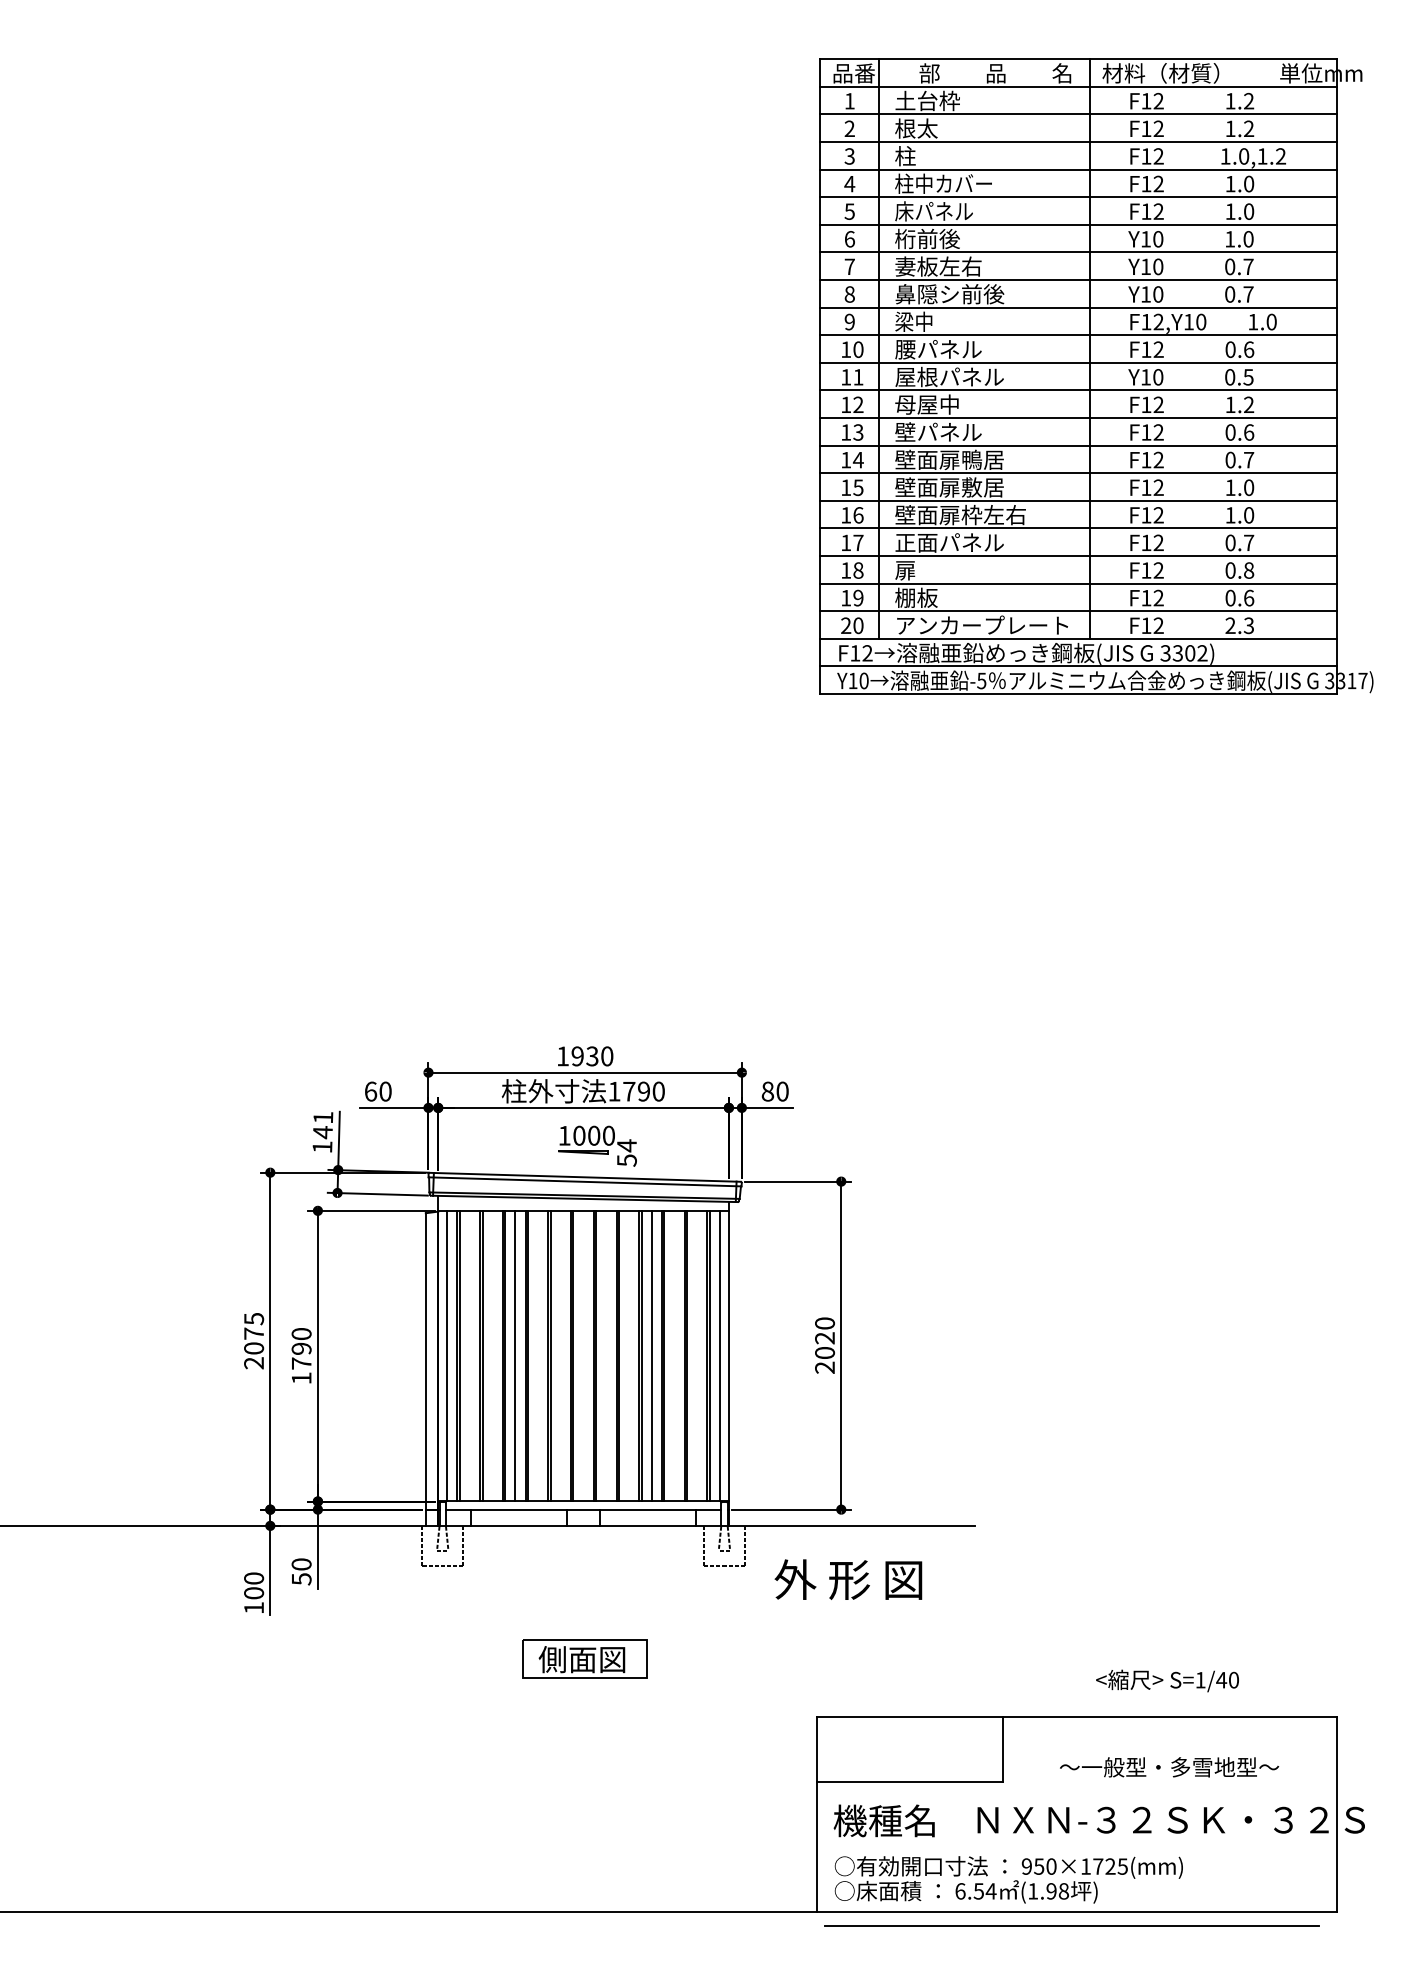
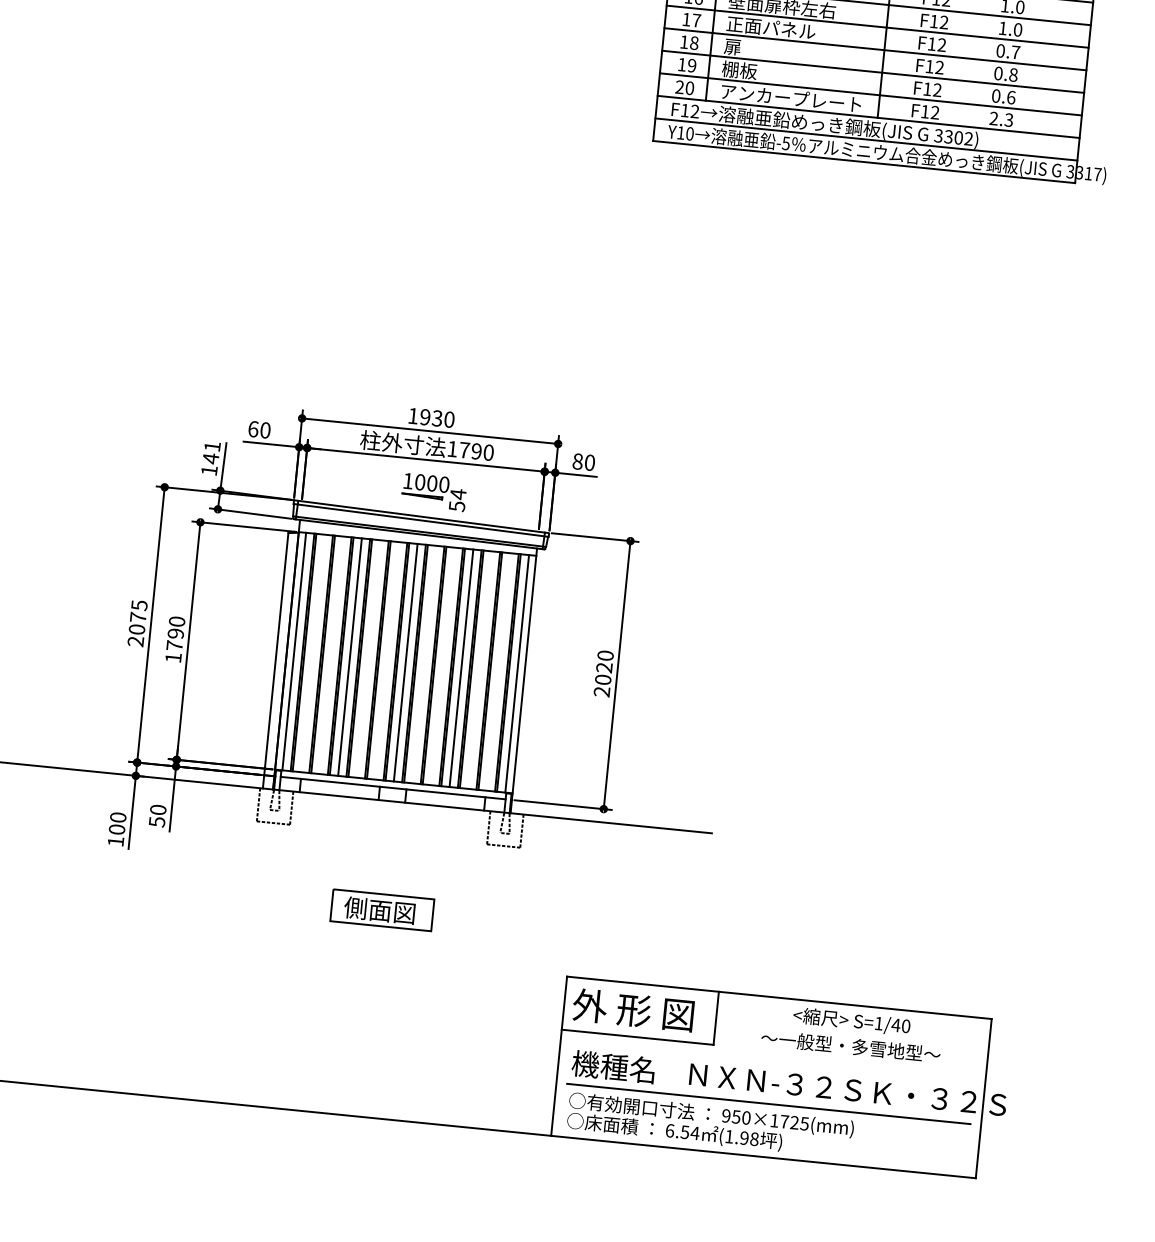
line: (583, 1355) -> (405, 662), added
text: (848, 1579) -> (633, 1010), moved
text: (1167, 1680) -> (851, 1021), moved
line: (1071, 1925) -> (768, 1103), moved

